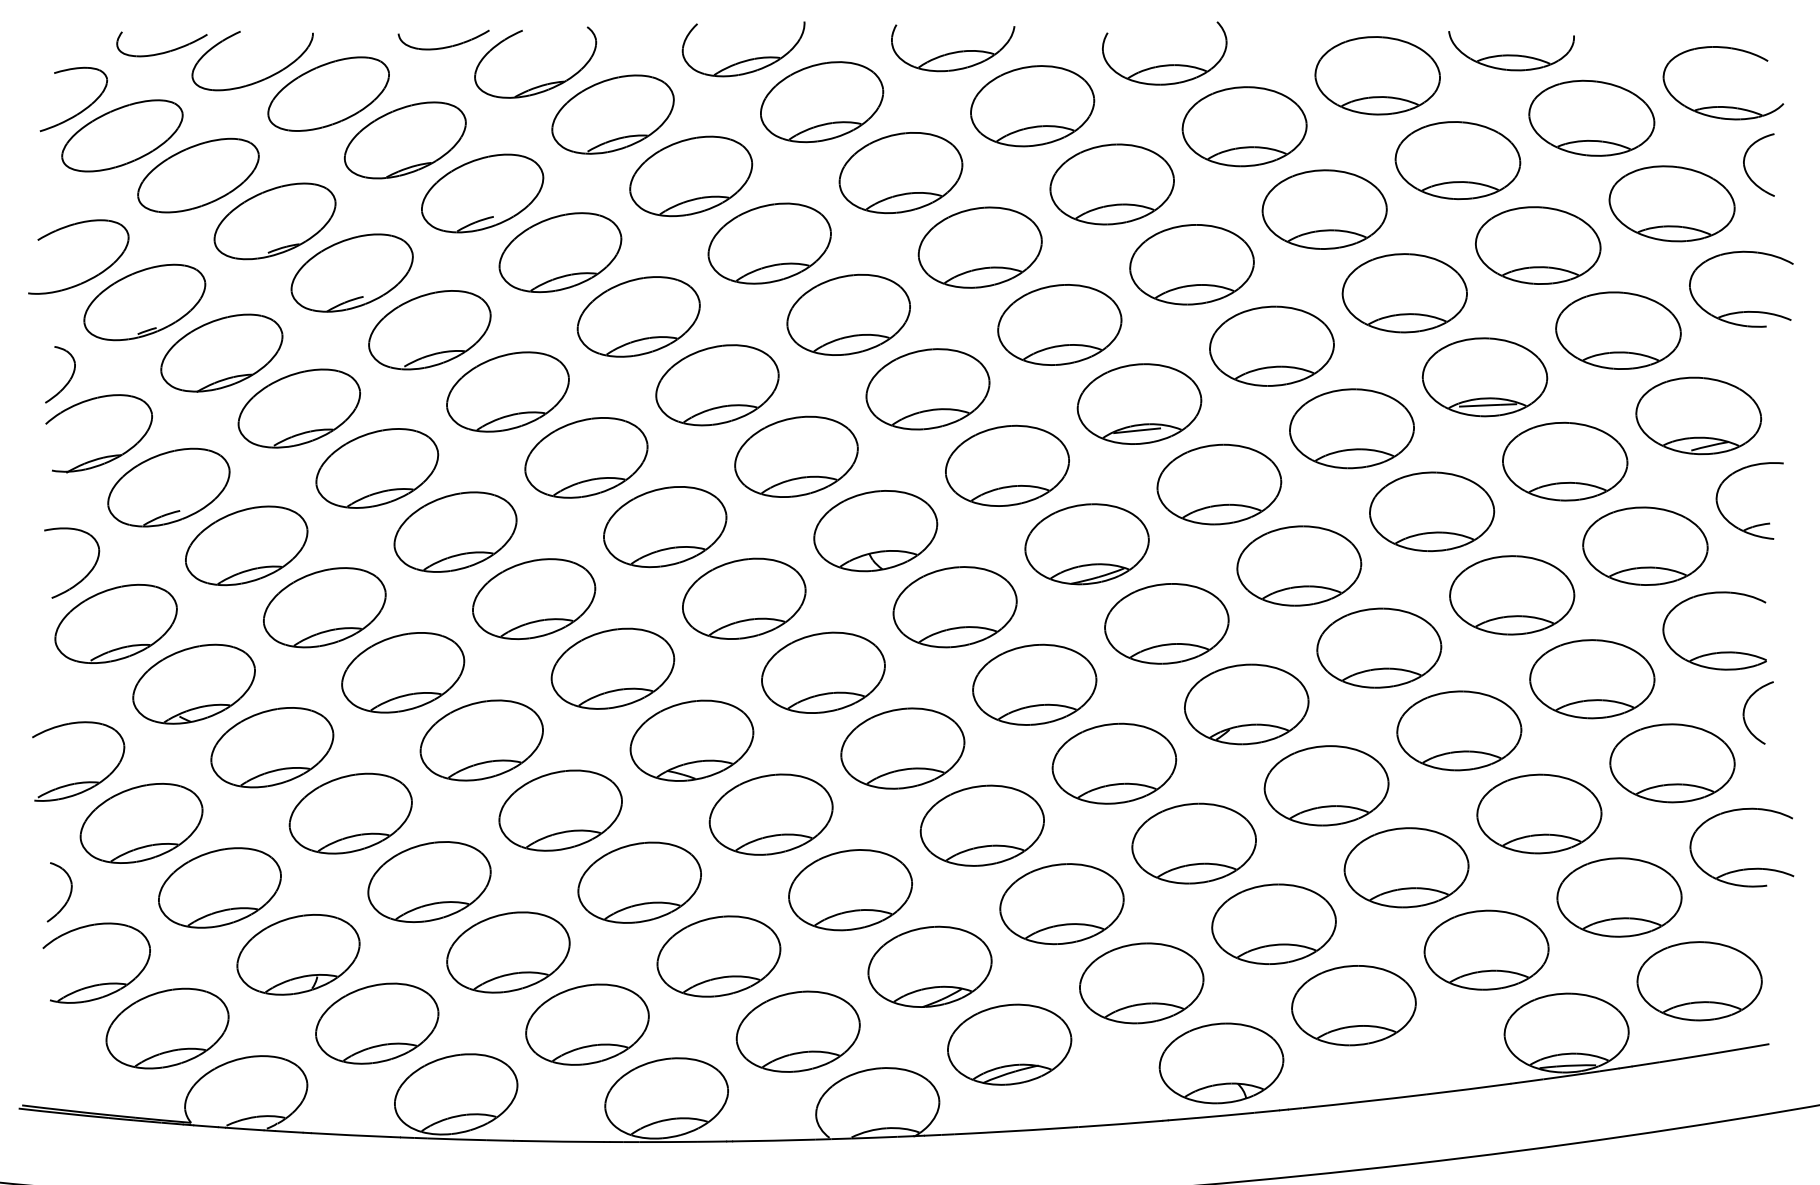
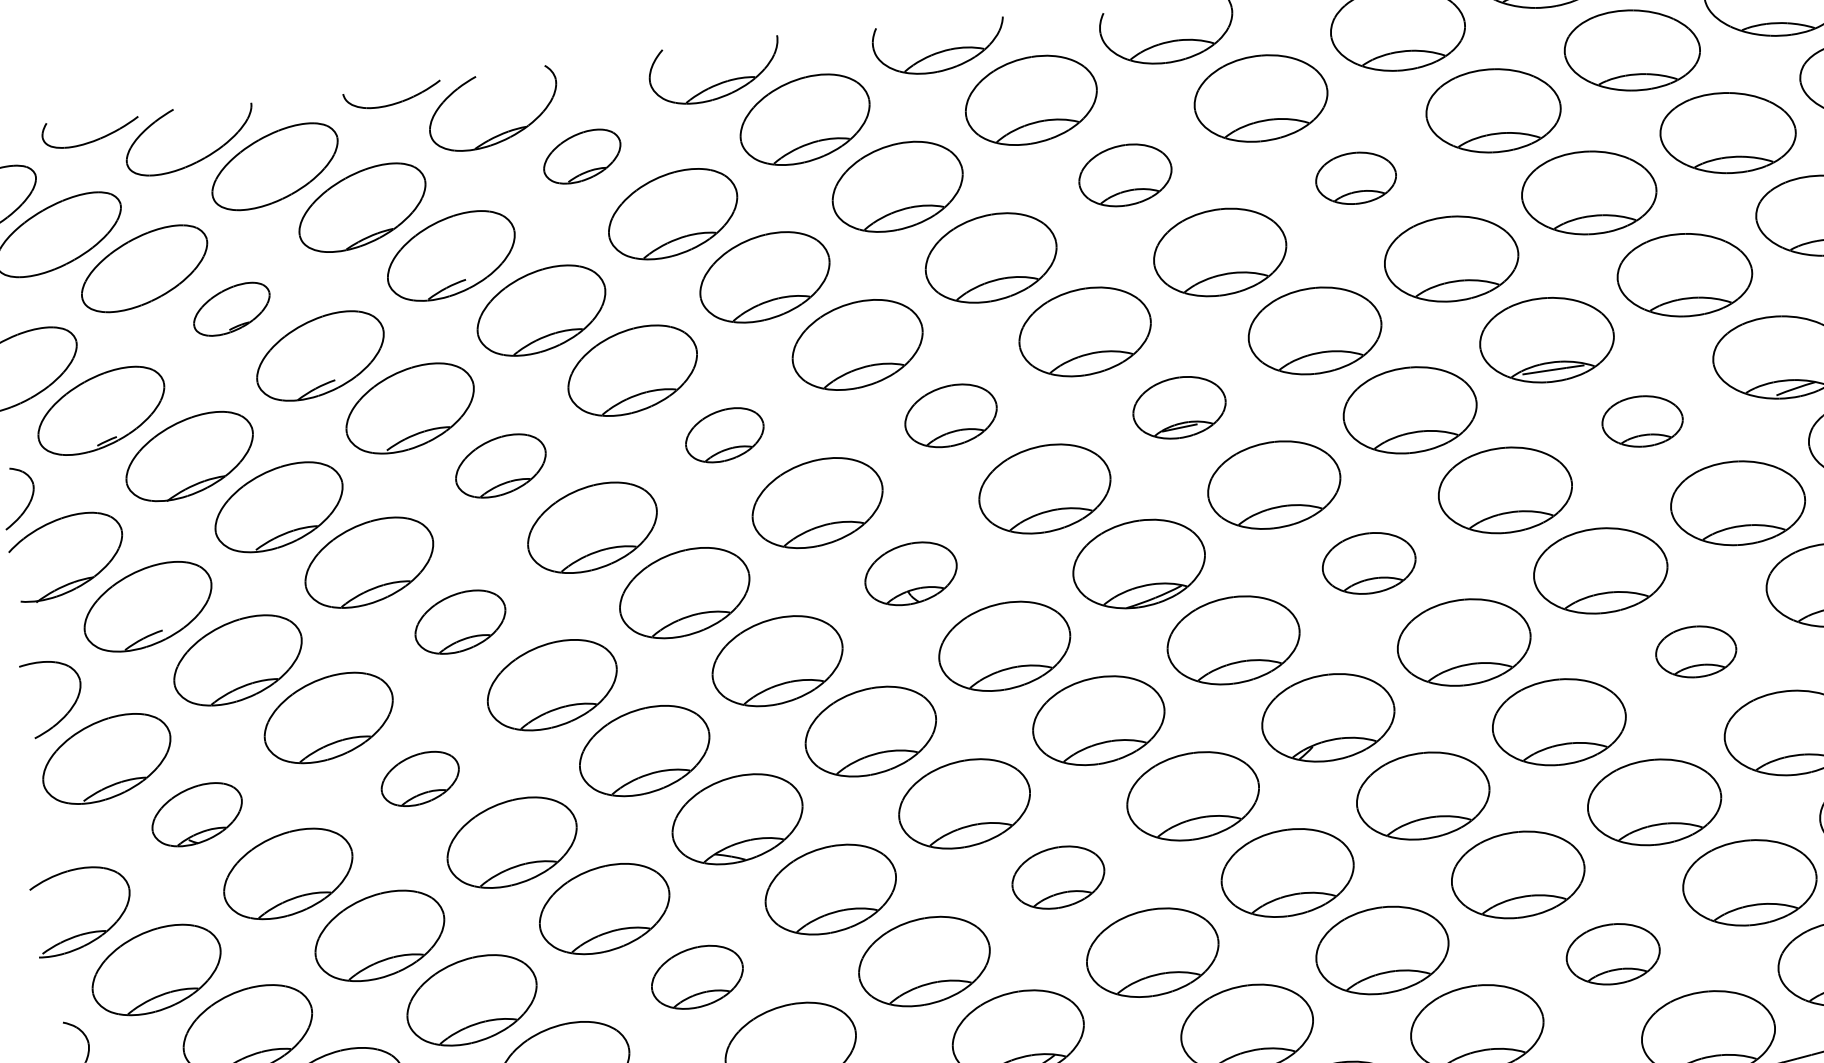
part: (612, 114) -> (581, 156), size x0.6
part: (1111, 184) -> (1124, 175), size x0.7
part: (1324, 209) -> (1355, 178), size x0.6
part: (274, 221) -> (231, 309), size x0.6
part: (717, 385) -> (724, 435), size x0.6
part: (927, 389) -> (950, 416), size x0.7
part: (507, 391) -> (500, 465), size x0.7
part: (1139, 403) -> (1179, 407), size x0.7
part: (1565, 461) -> (1642, 421), size x0.6
part: (455, 531) -> (460, 621), size x0.7
part: (875, 531) -> (910, 574), size x0.7
part: (1299, 565) -> (1369, 562), size x0.7
part: (403, 672) -> (420, 778), size x0.6
part: (1592, 679) -> (1696, 652), size x0.6
part: (193, 683) -> (196, 814), size x0.7
part: (981, 825) -> (1057, 877), size x0.7
part: (639, 882) -> (697, 977), size x0.7
part: (1486, 949) -> (1613, 953), size x0.7

